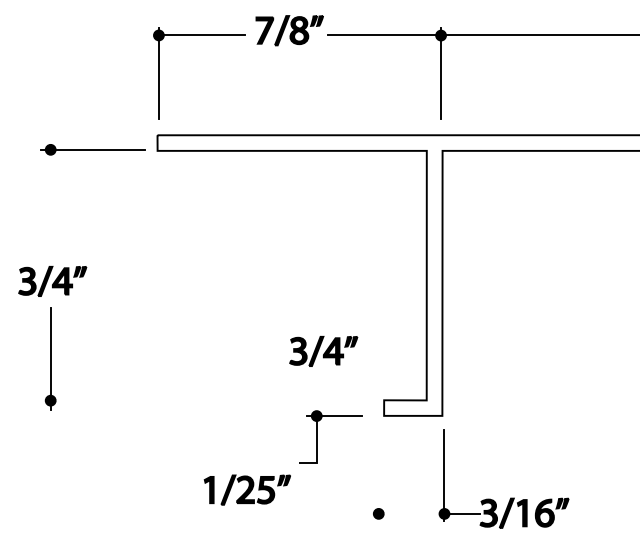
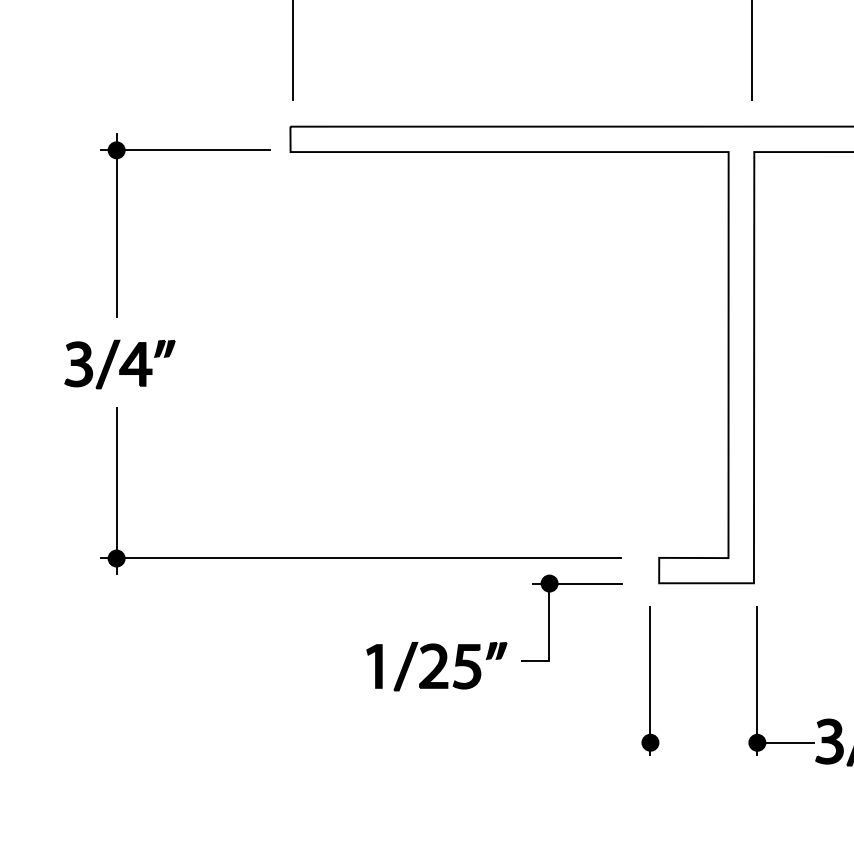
line: (50, 196) -> (116, 226), added
part: (323, 351) -> (560, 478), removed
line: (200, 400) -> (360, 558), added
line: (378, 475) -> (650, 680), added
part: (246, 489) -> (435, 665), moved

